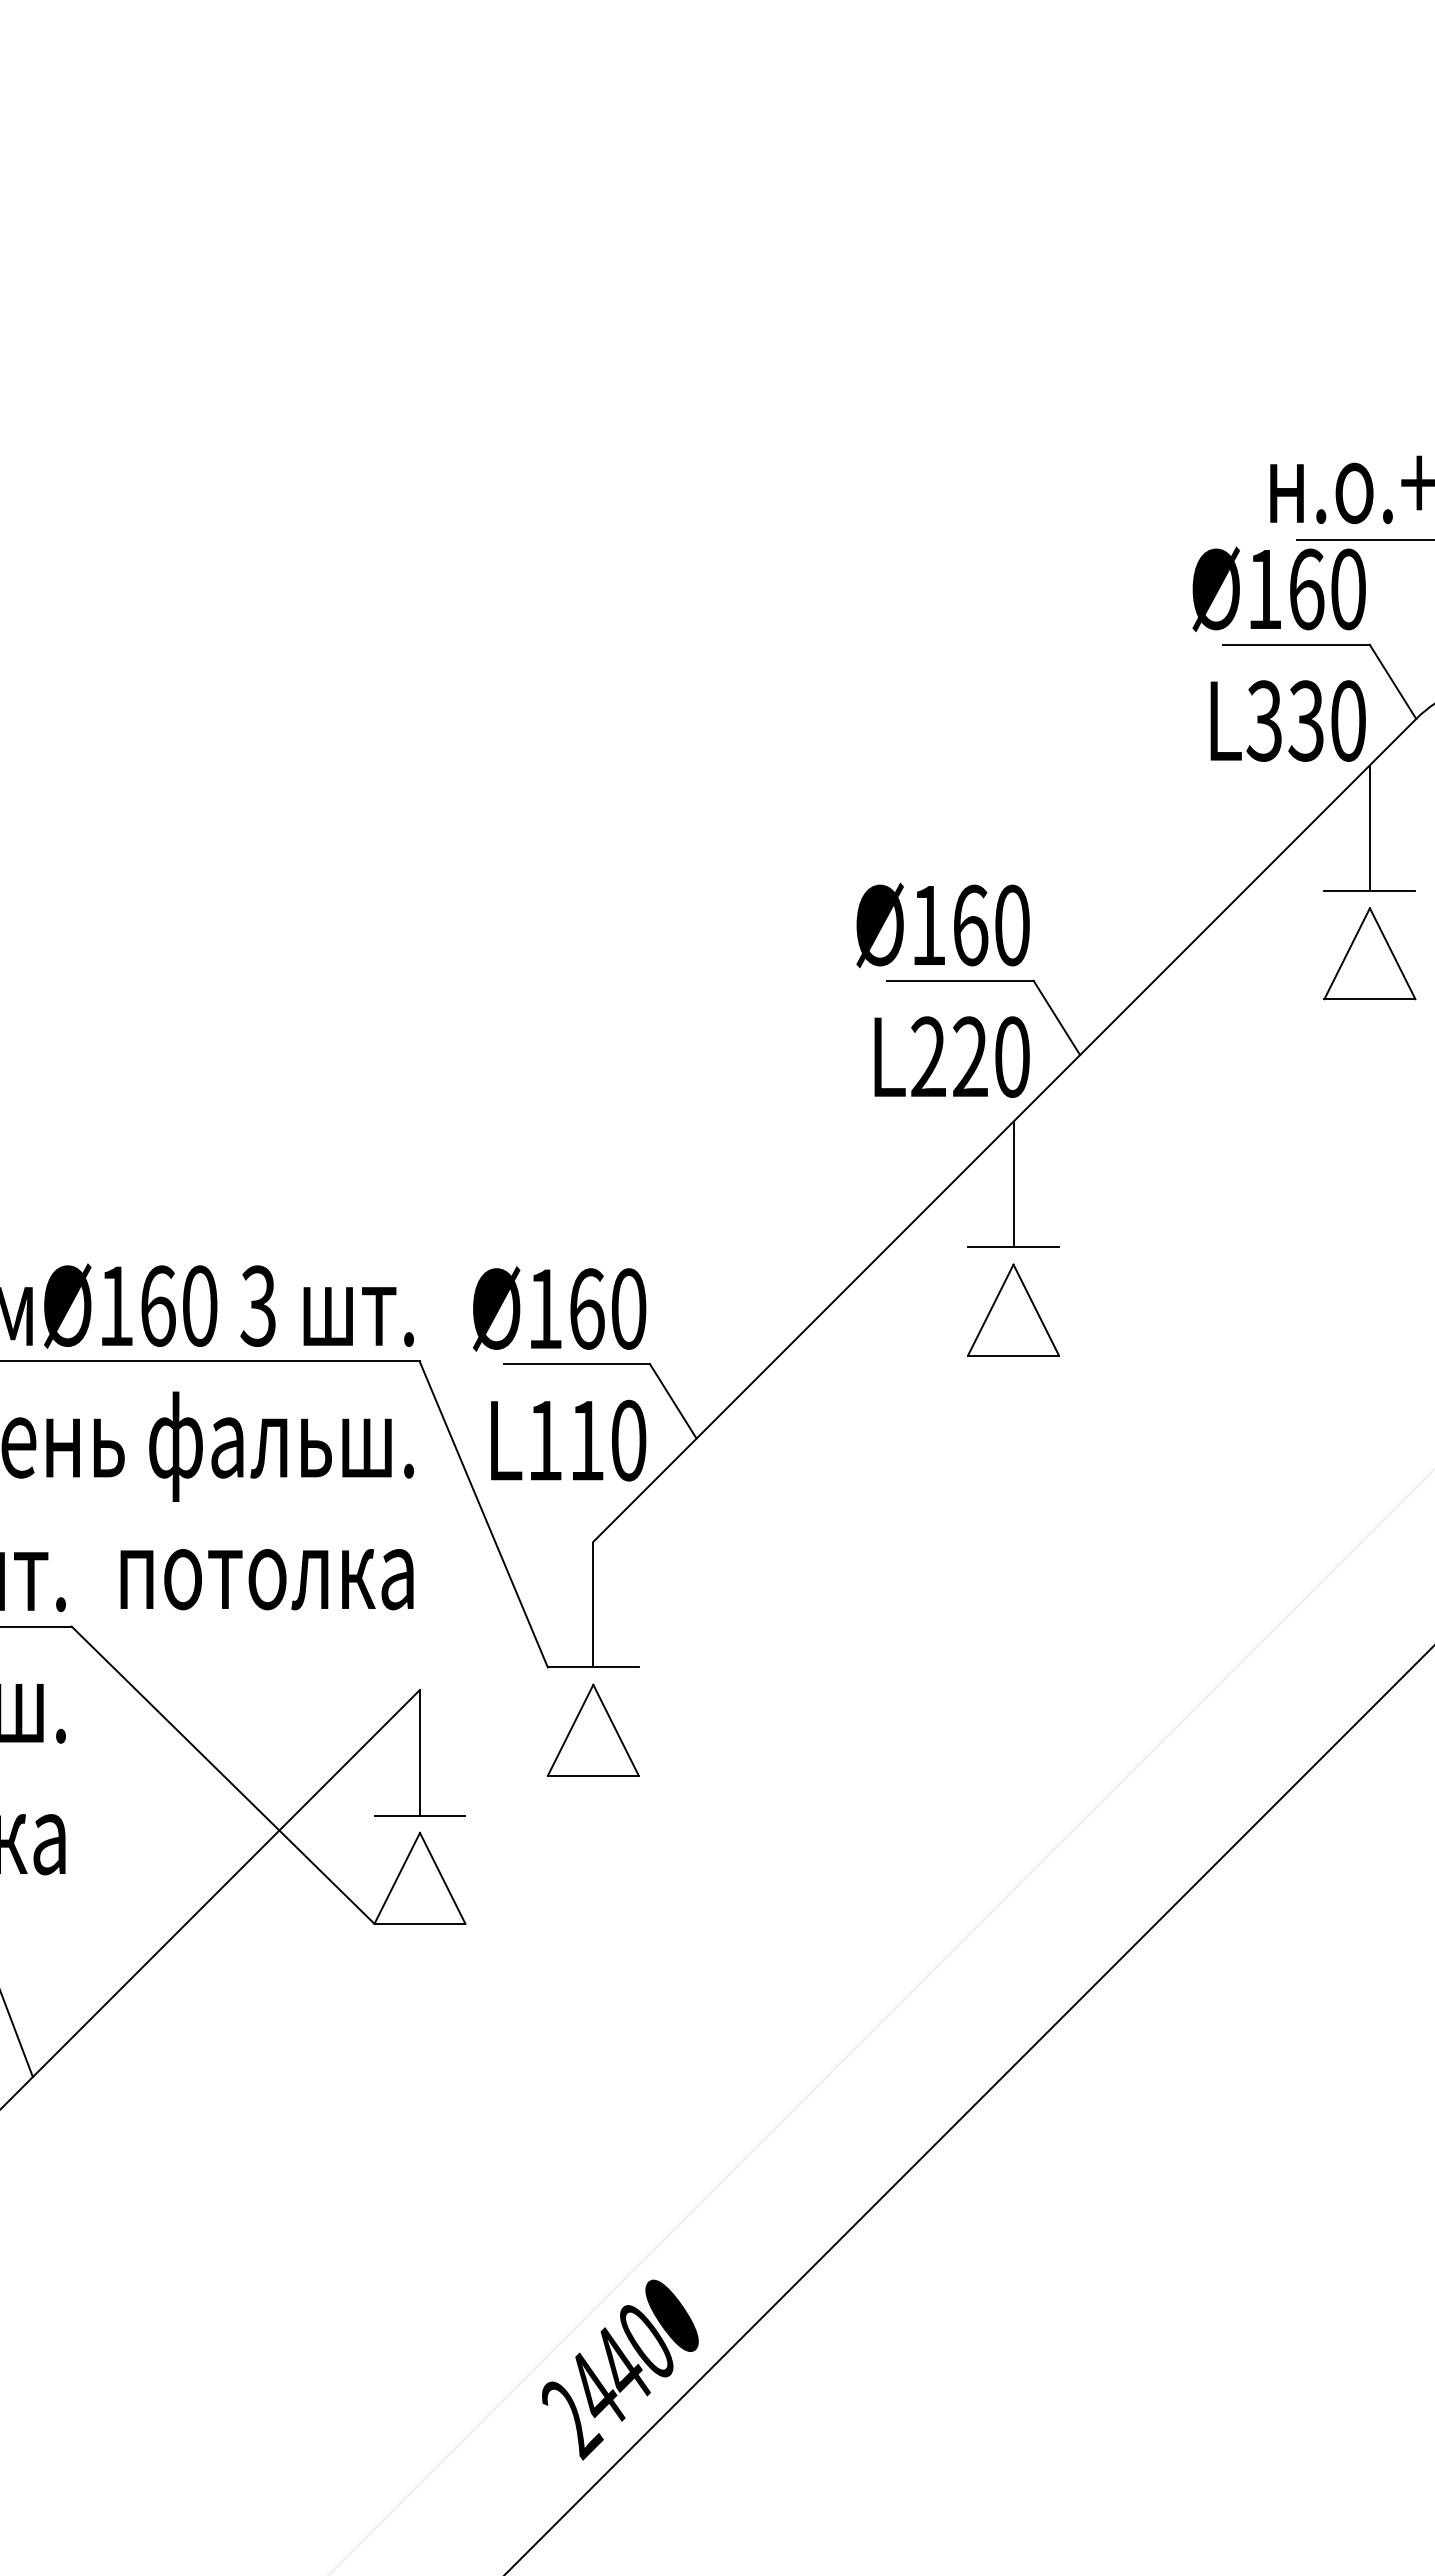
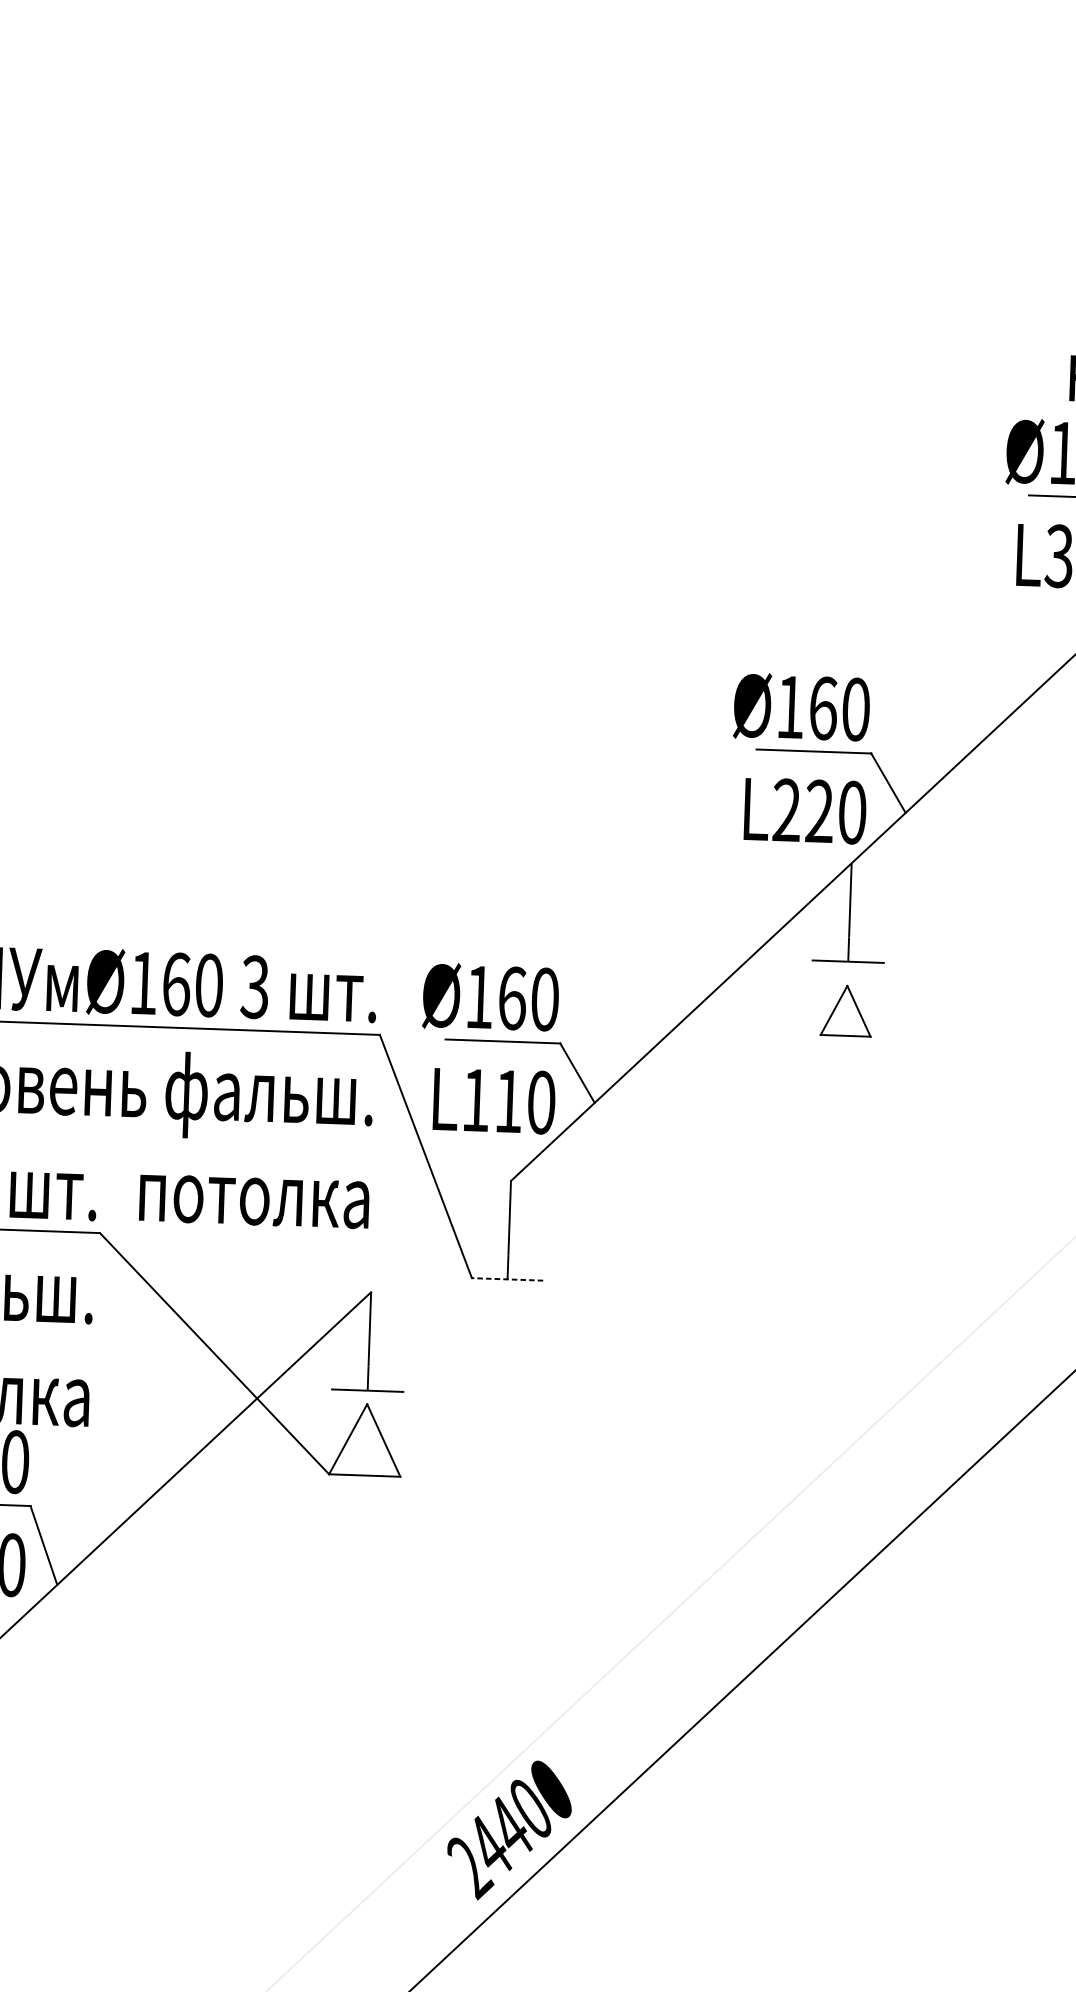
part: (1013, 1309) -> (846, 1010), size x0.7
line: (592, 1667) -> (506, 1279), solid -> dashed
part: (592, 1729) -> (505, 1327), removed

